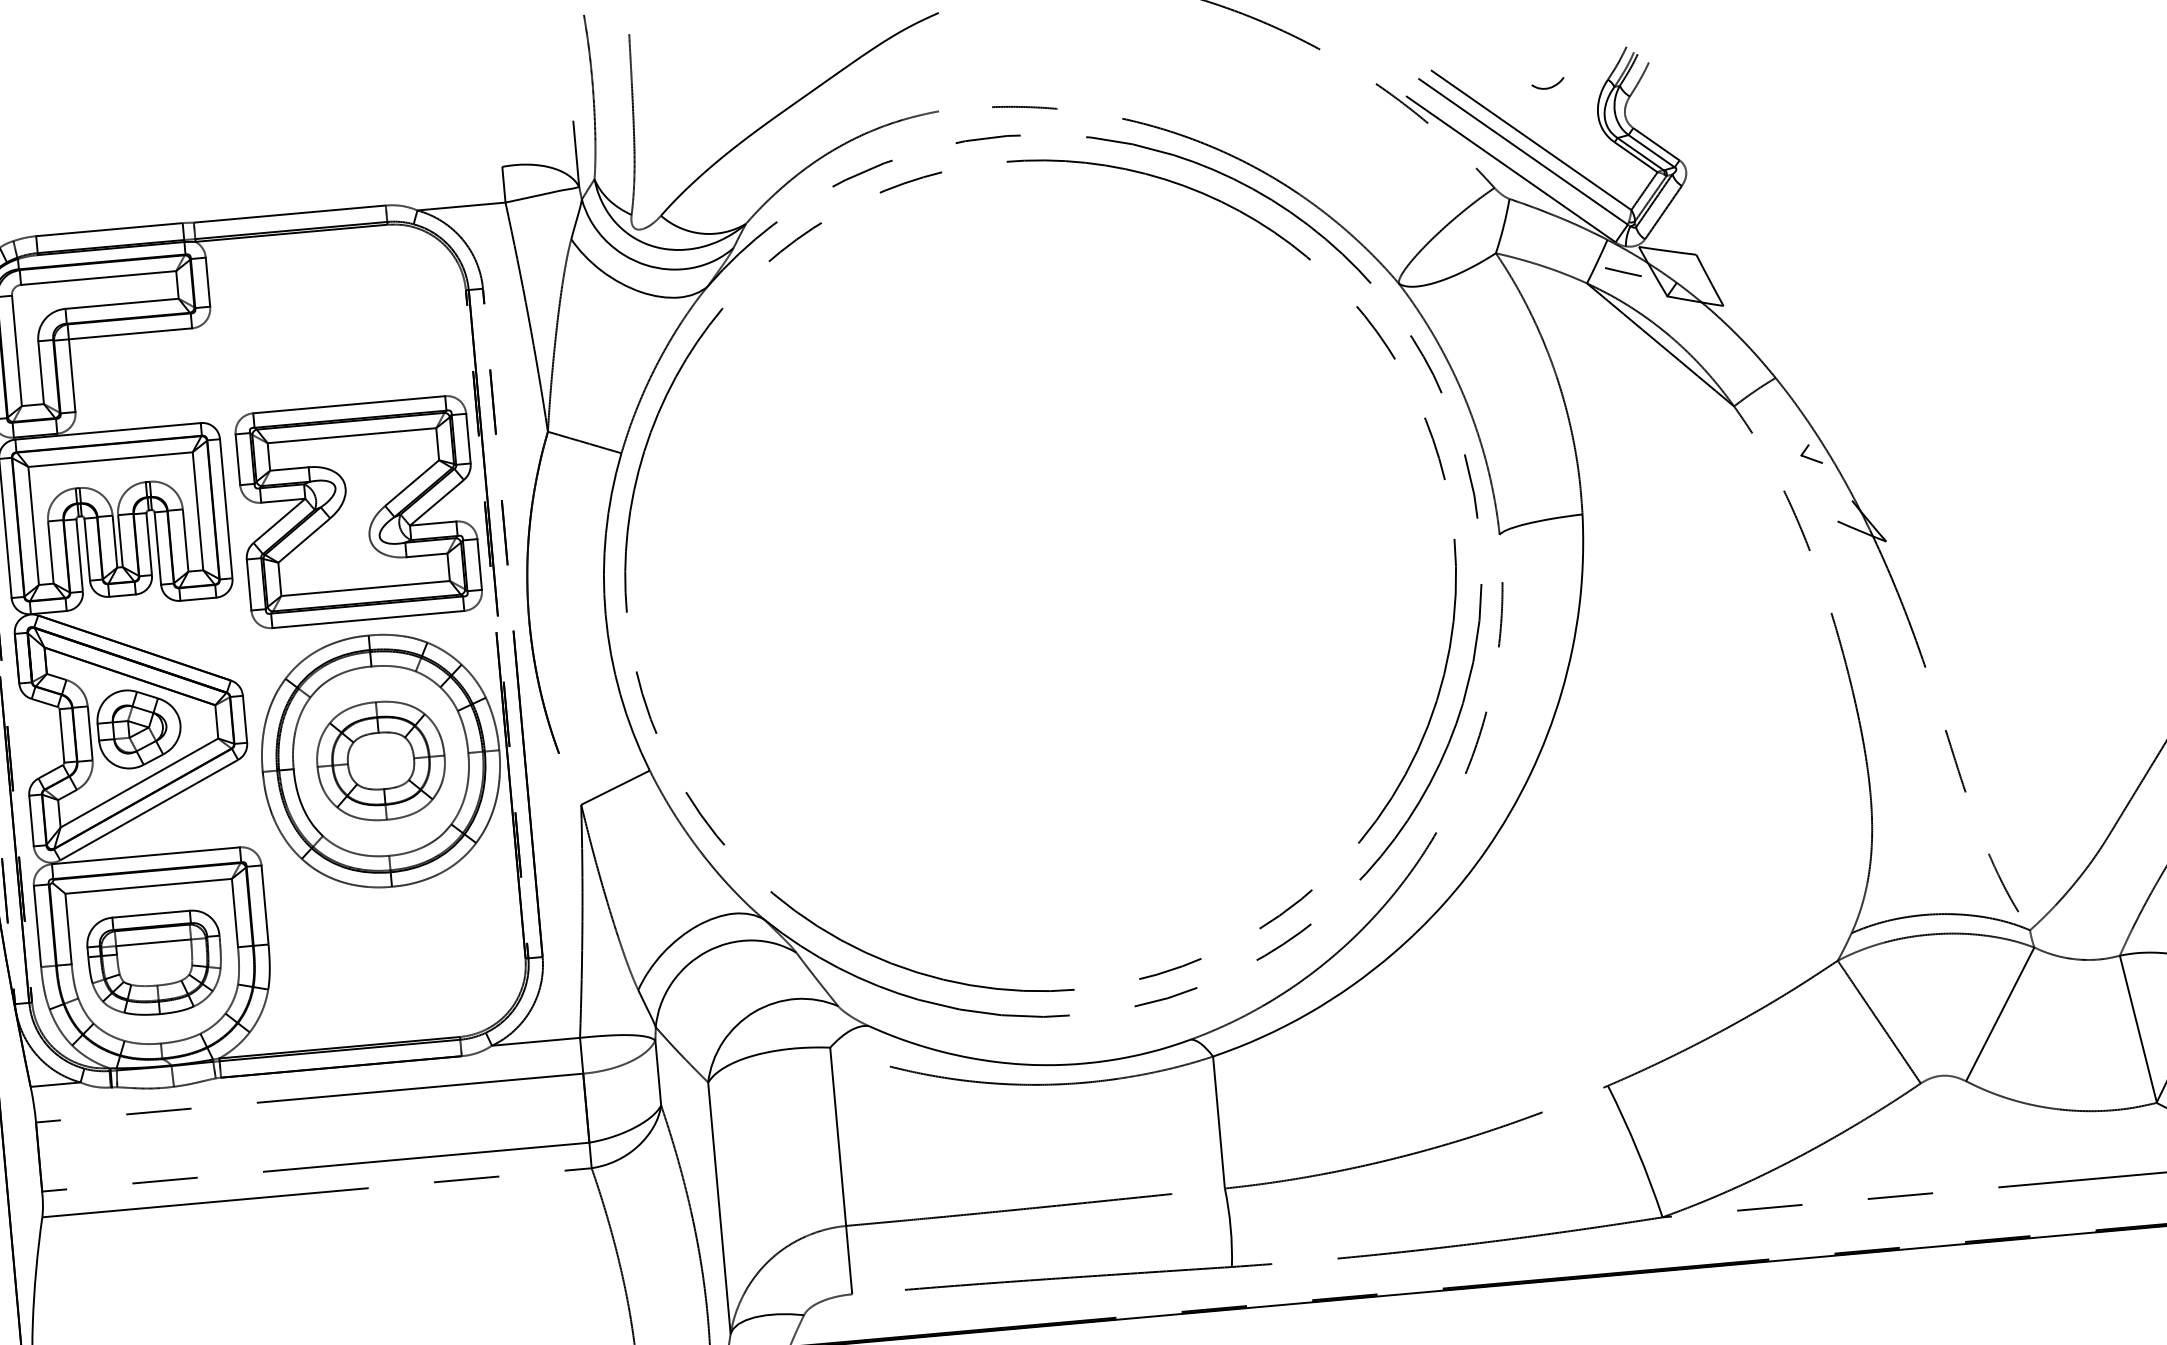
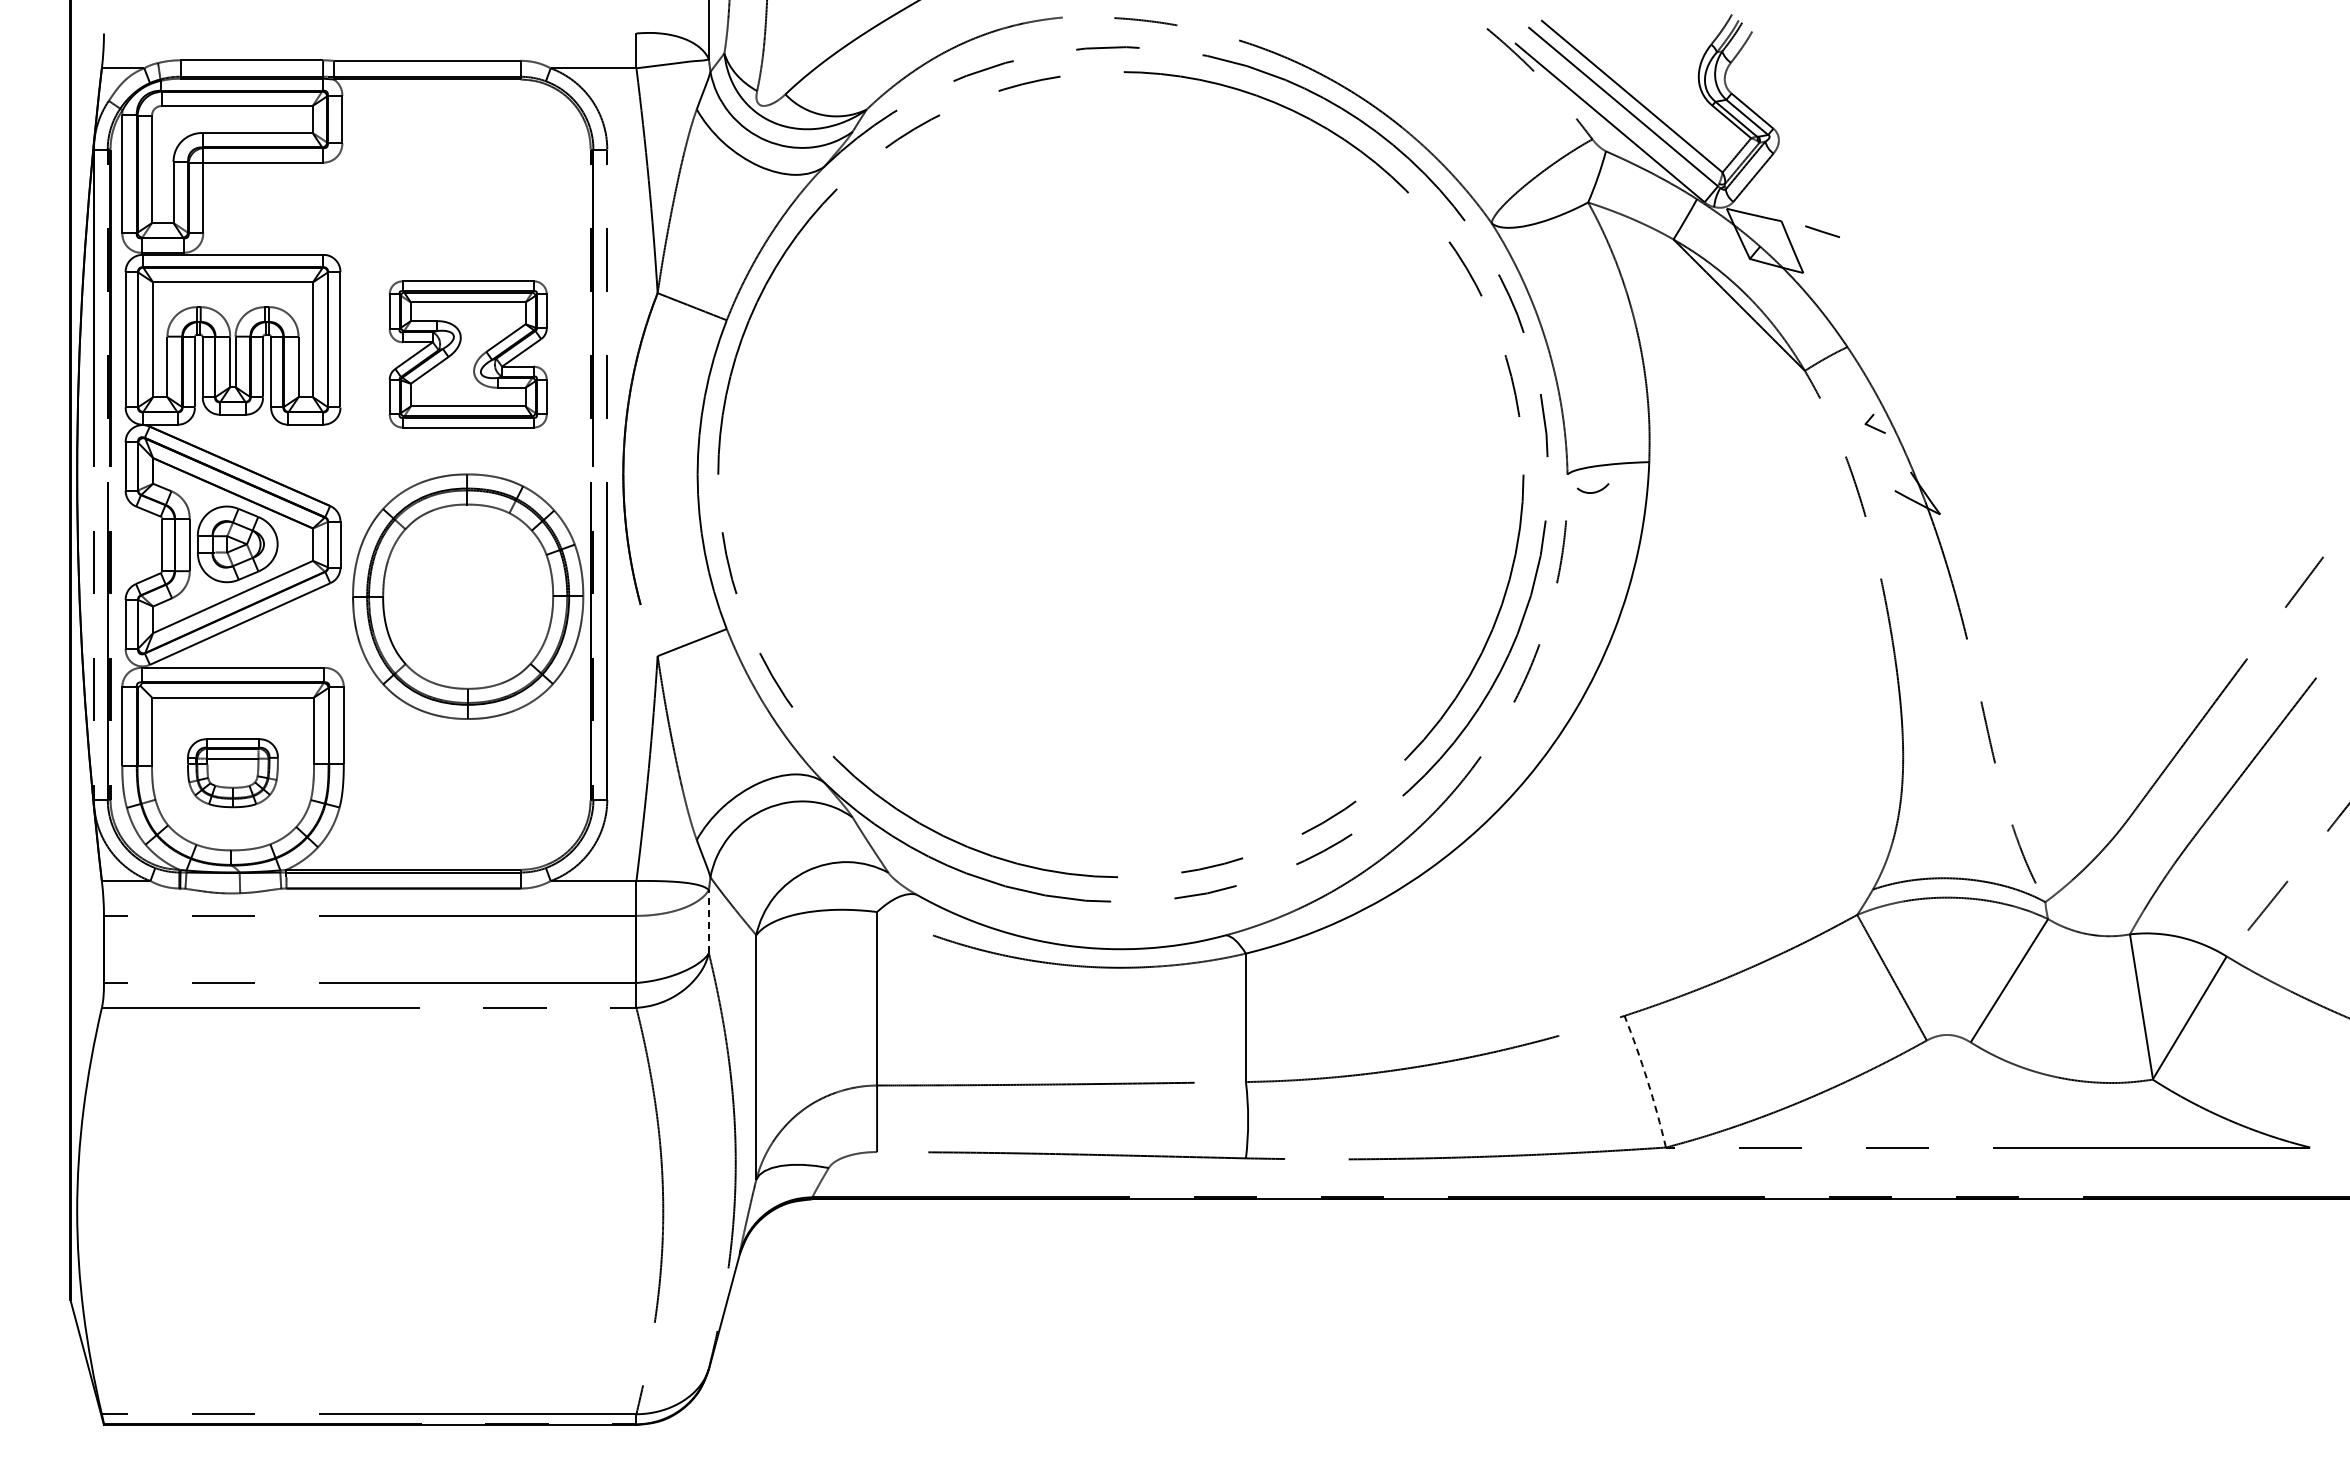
curve: (1548, 86) -> (1593, 491), moved
line: (1623, 271) -> (1822, 231), moved
part: (359, 512) -> (468, 354), size x0.7
part: (380, 760) -> (467, 596), removed
part: (154, 963) -> (232, 772), size x0.7
line: (657, 1072) -> (708, 921), solid -> dashed
arc: (1637, 1151) -> (1647, 1081), solid -> dashed

